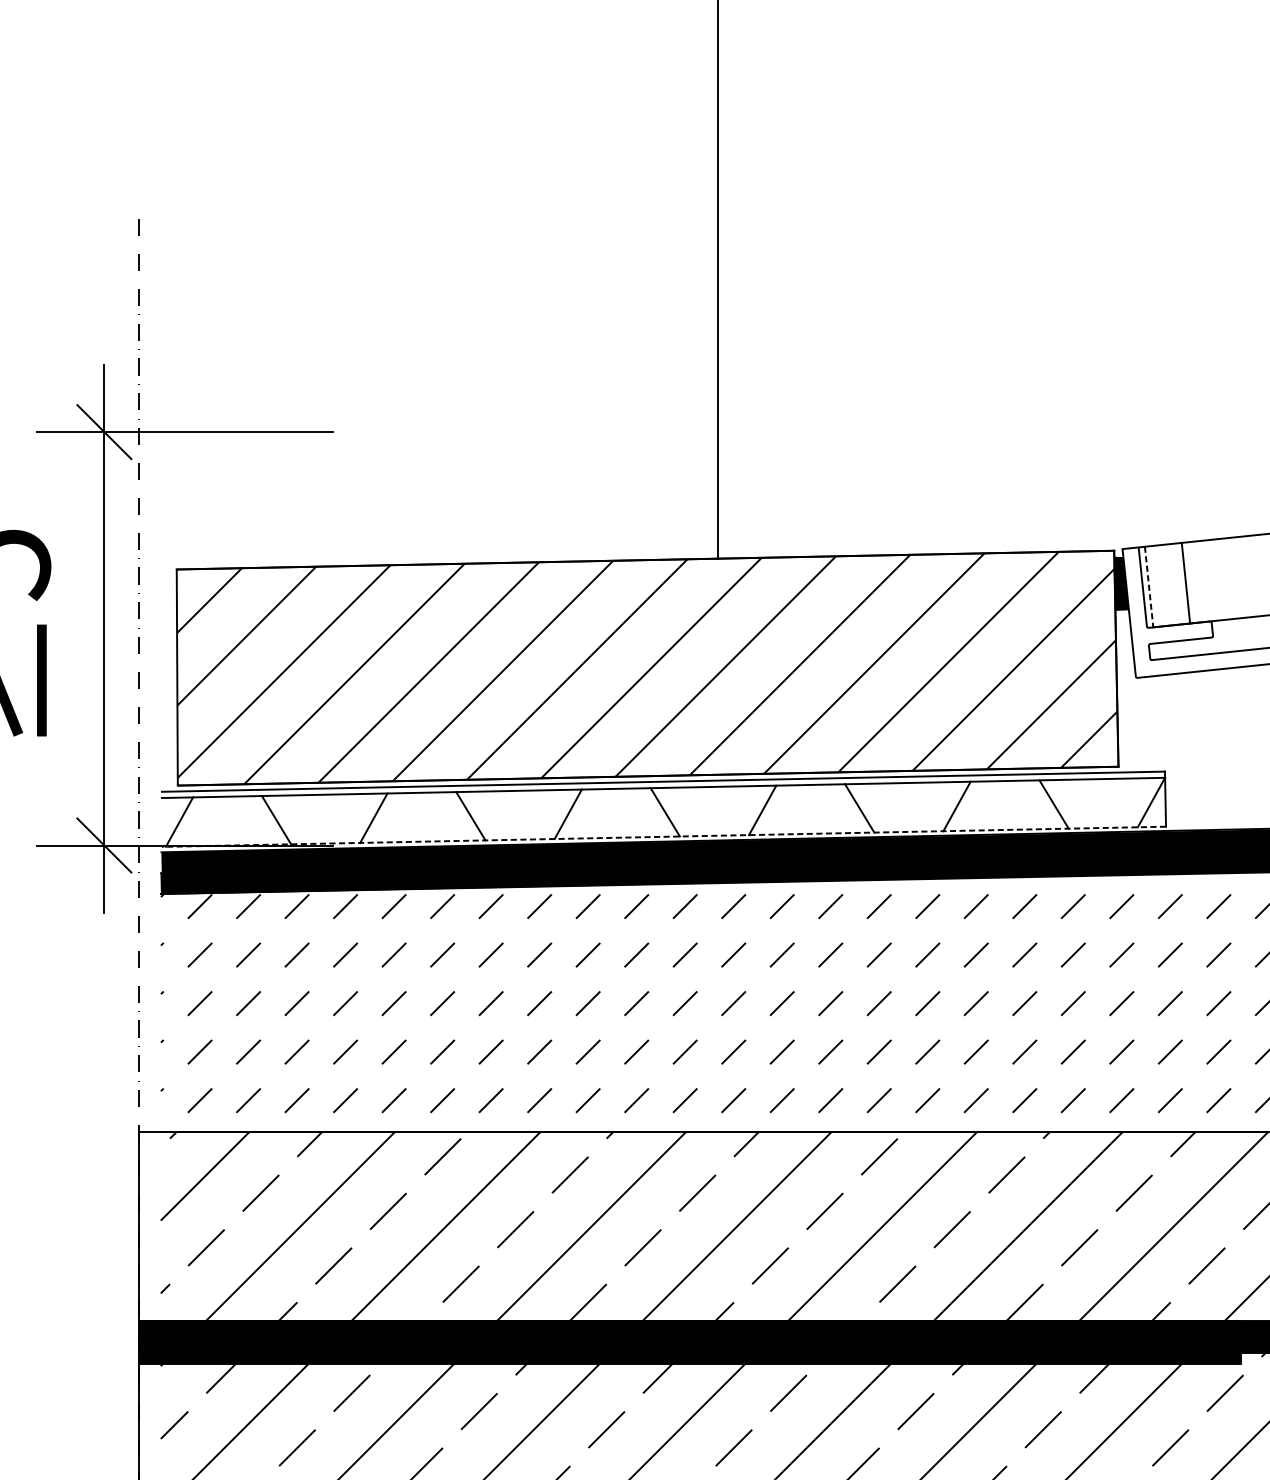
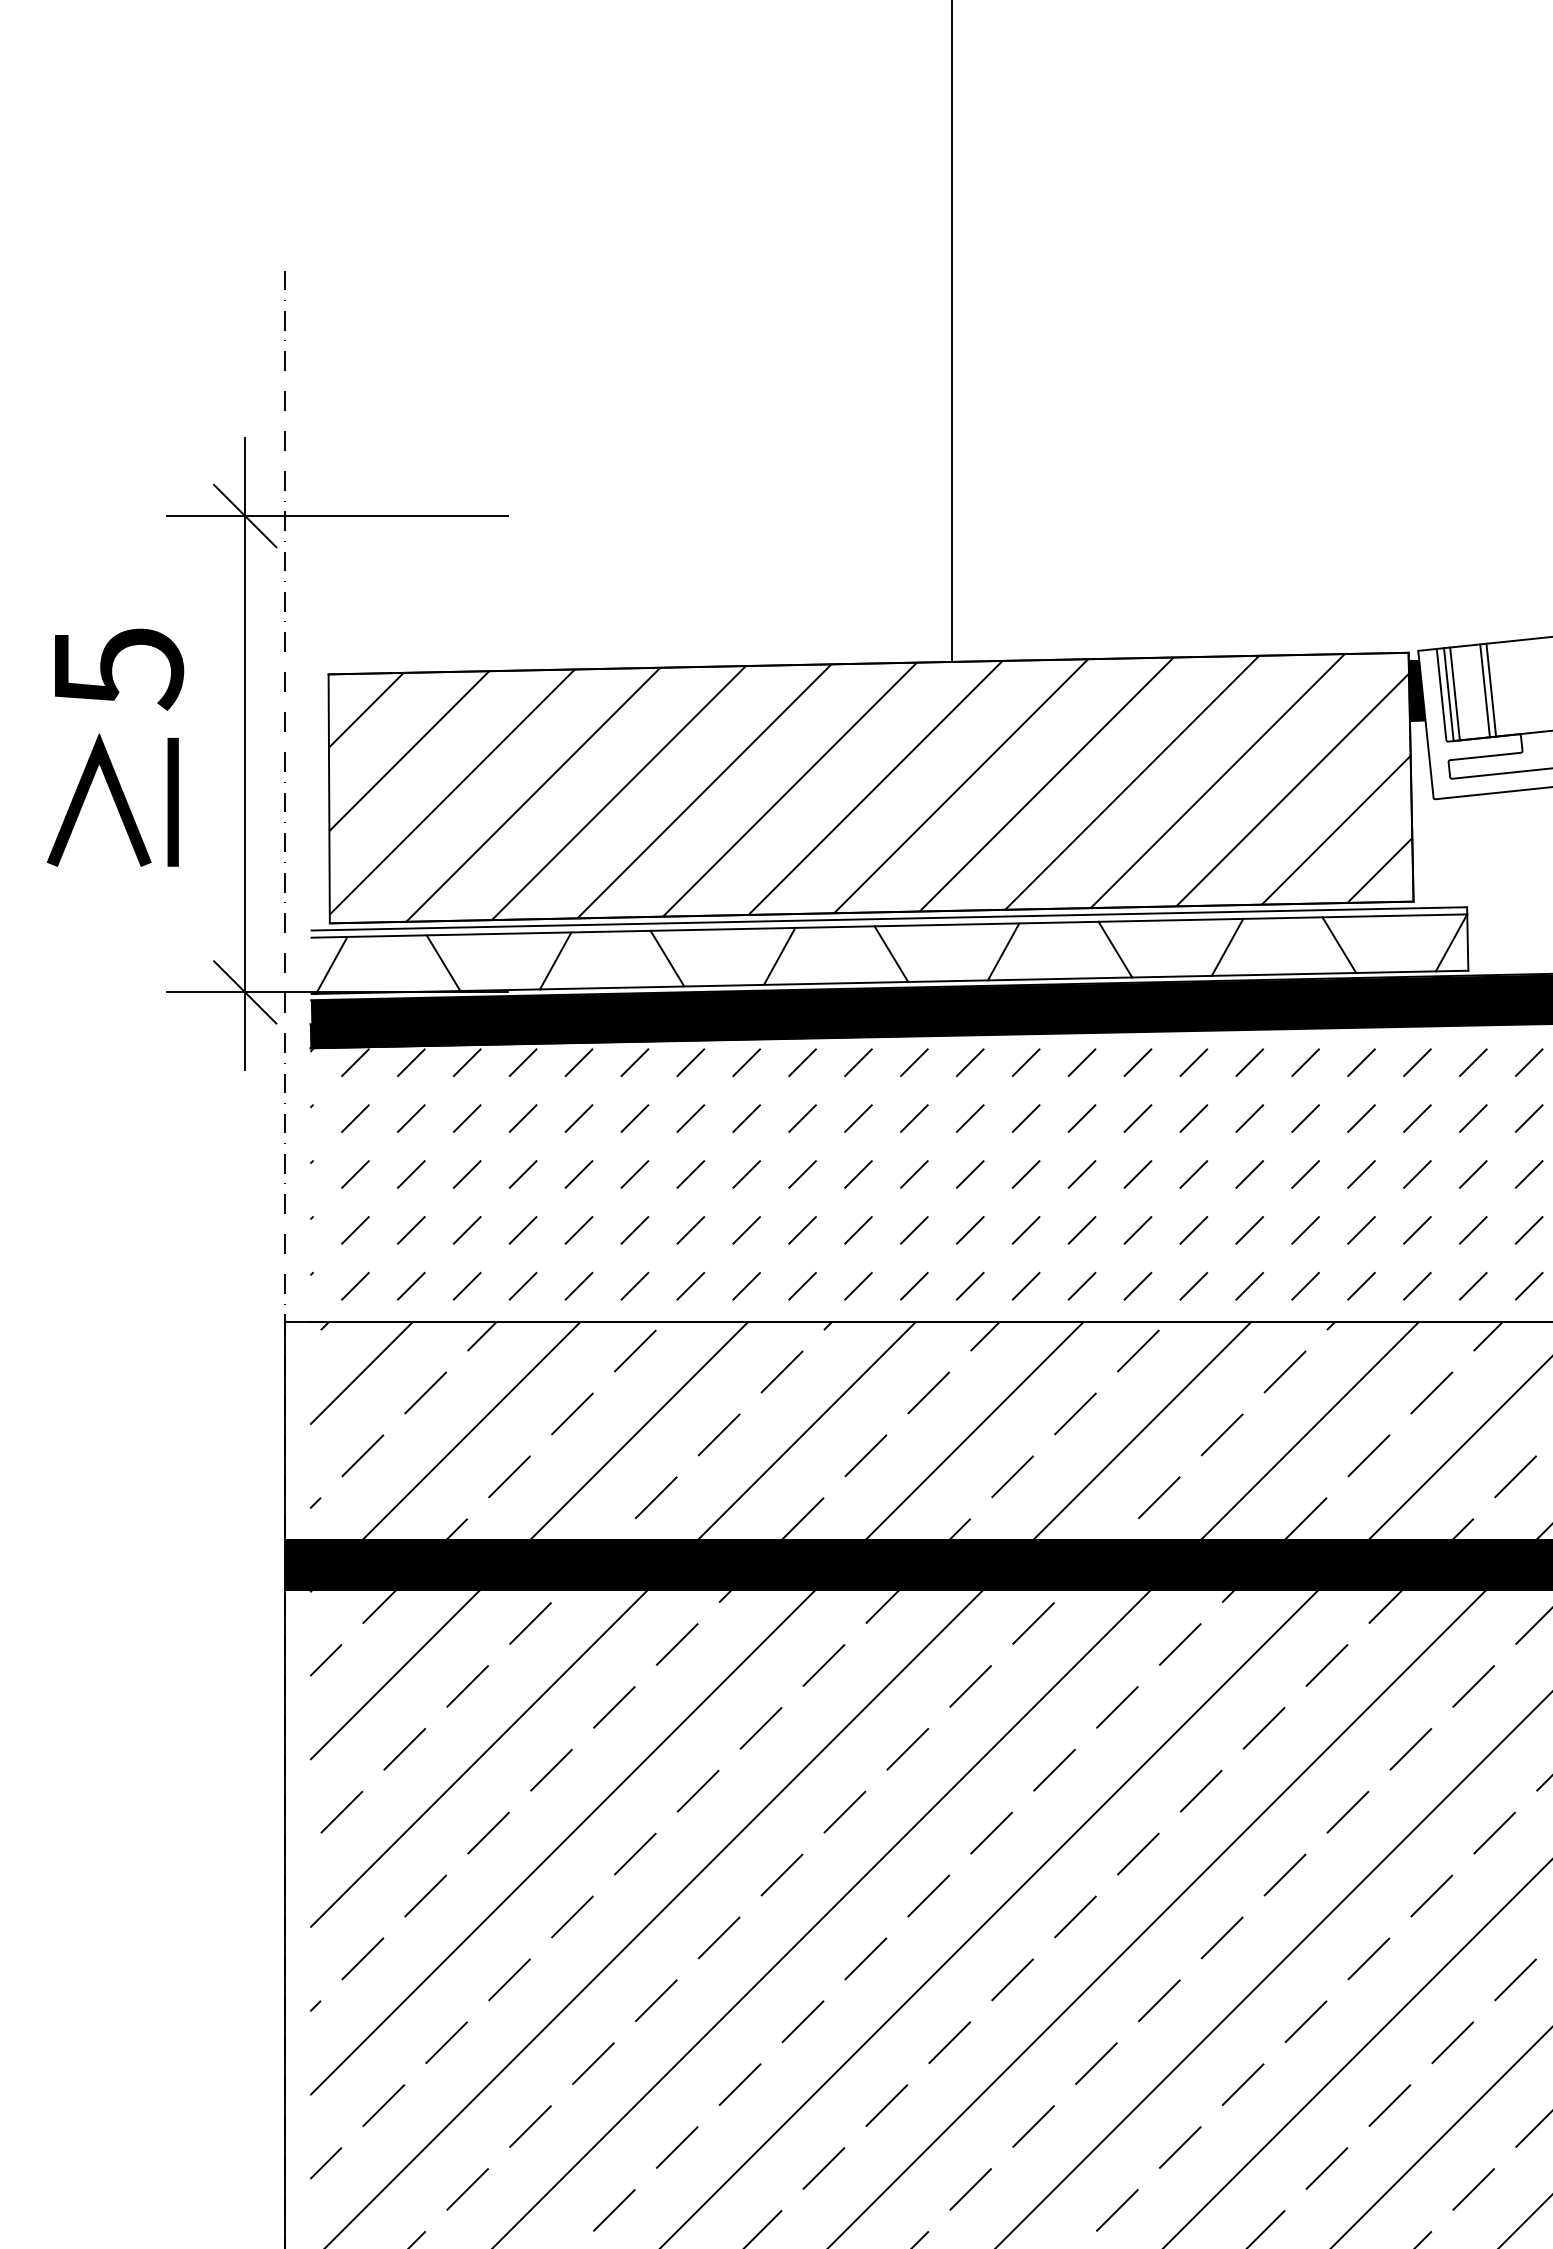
line: (1180, 583) -> (1484, 690), added
line: (1148, 586) -> (1448, 694), dashed -> solid
line: (1154, 586) -> (1454, 693), added
line: (663, 836) -> (889, 982), dashed -> solid

